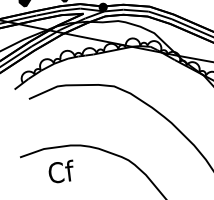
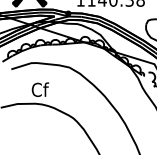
text: (61, 171) -> (40, 89), moved

